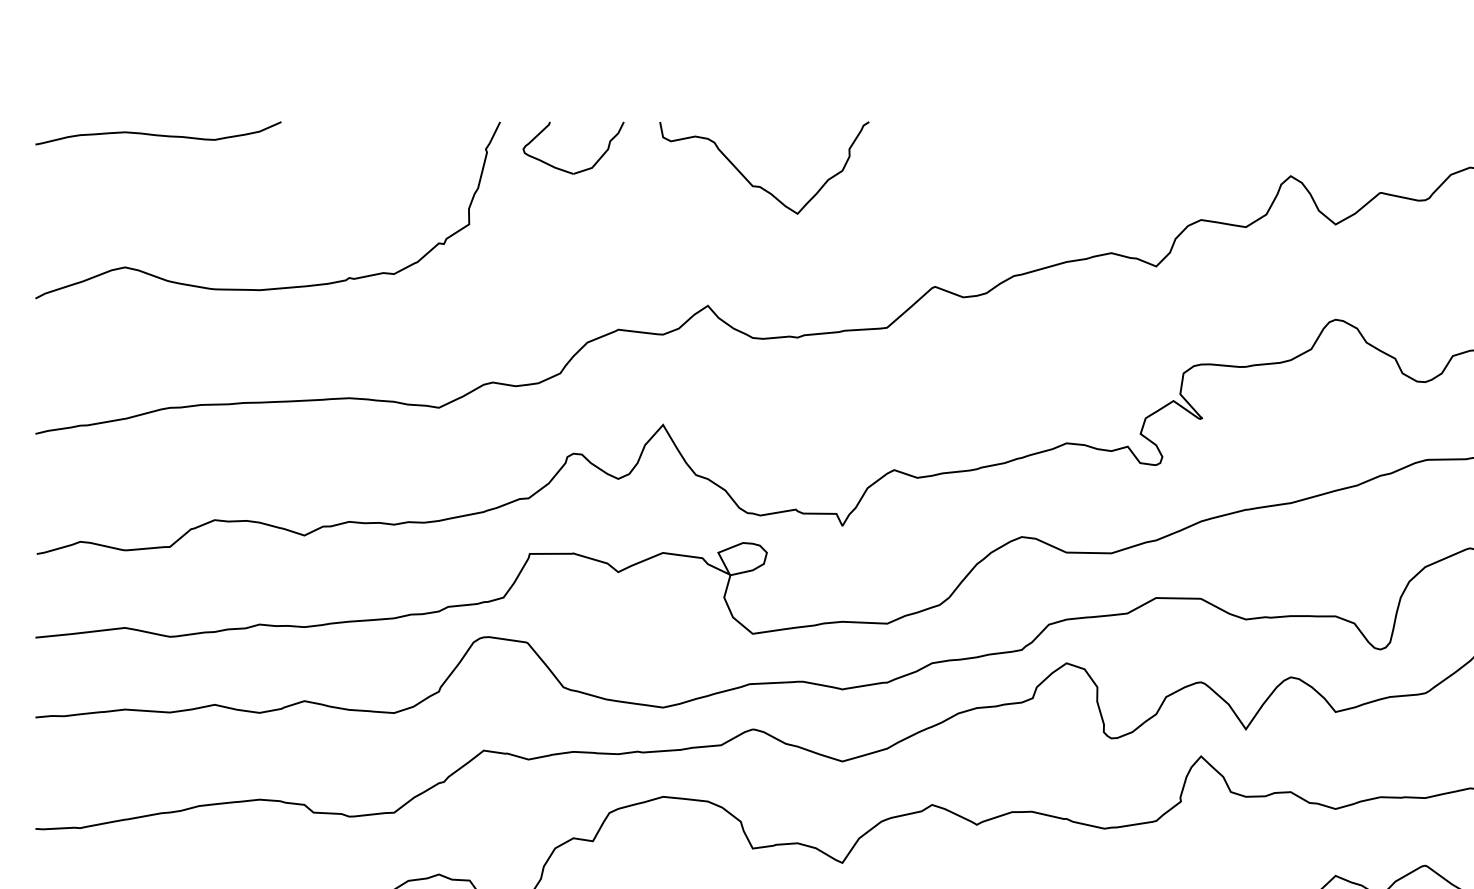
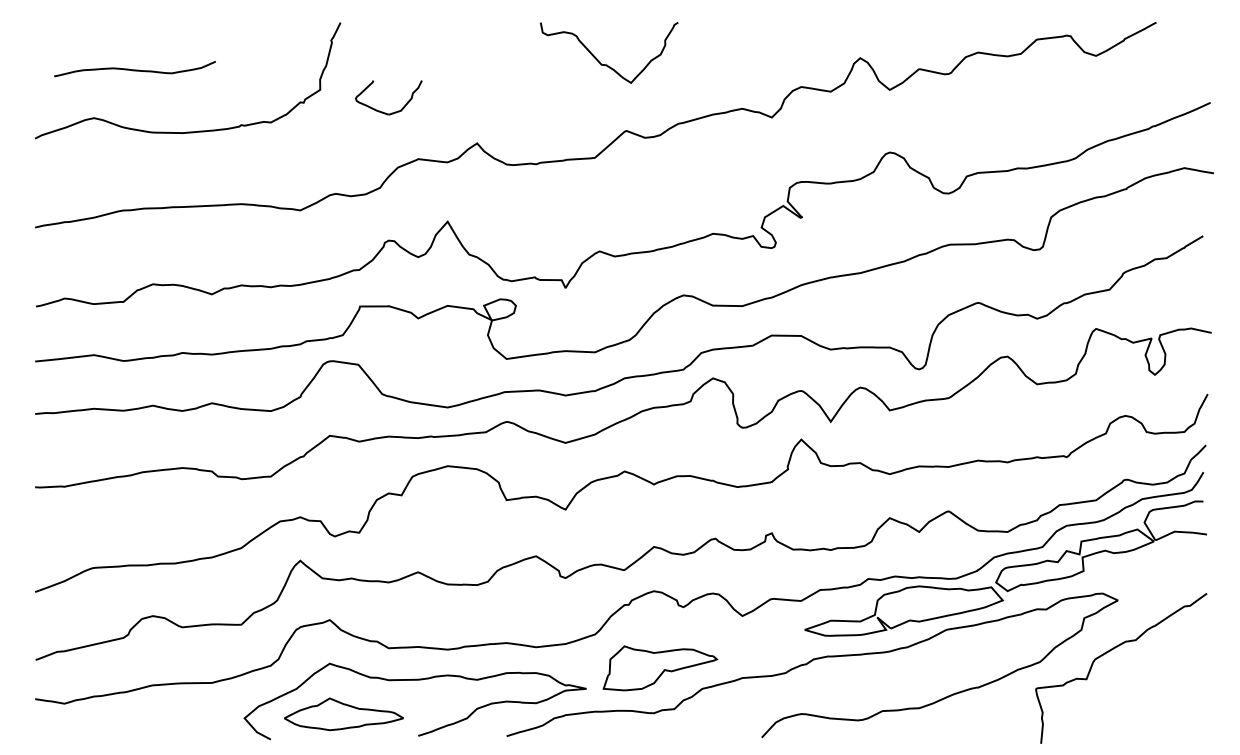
curve: (157, 134) -> (134, 69), moved
part: (563, 169) -> (382, 111), moved
curve: (761, 185) -> (607, 64), moved

